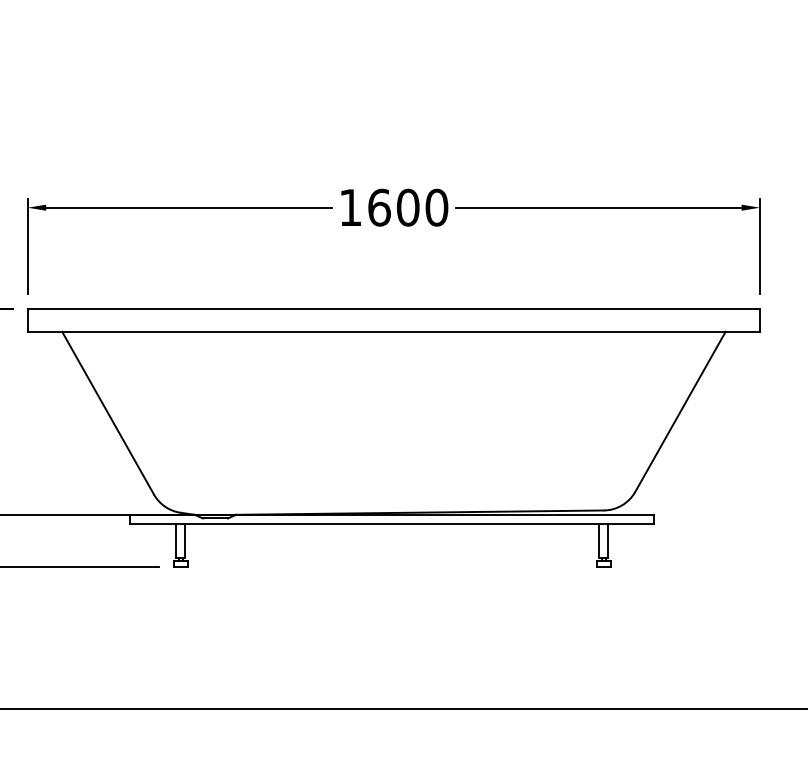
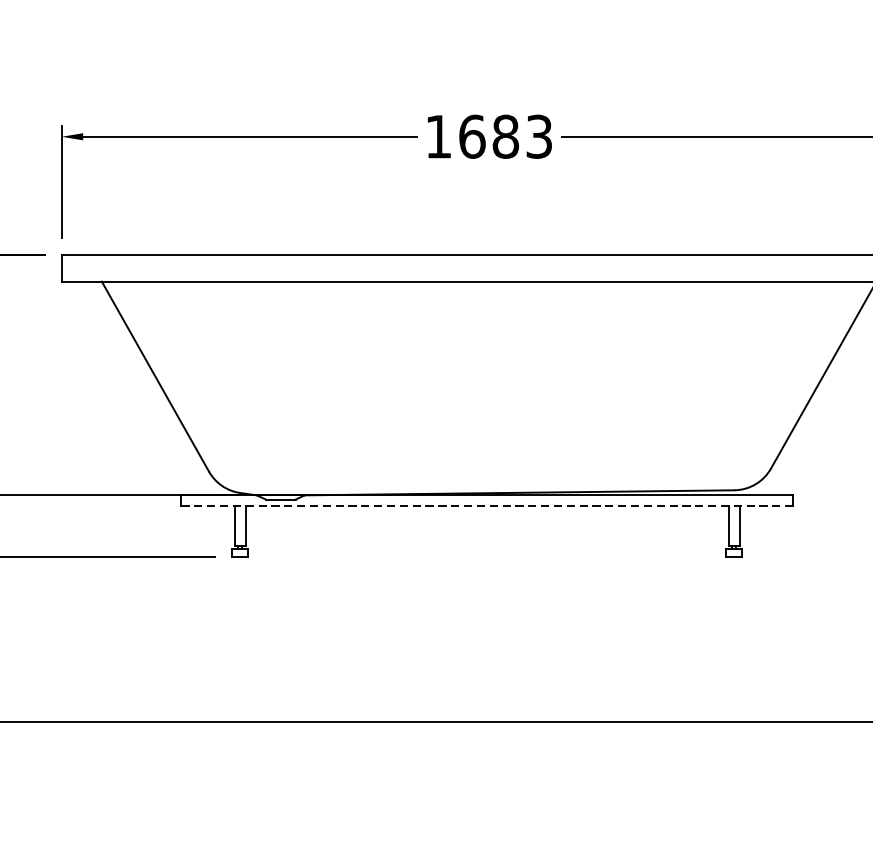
text: (422, 207) -> (522, 136), 1600 -> 1683
line: (392, 523) -> (487, 505), solid -> dashed

